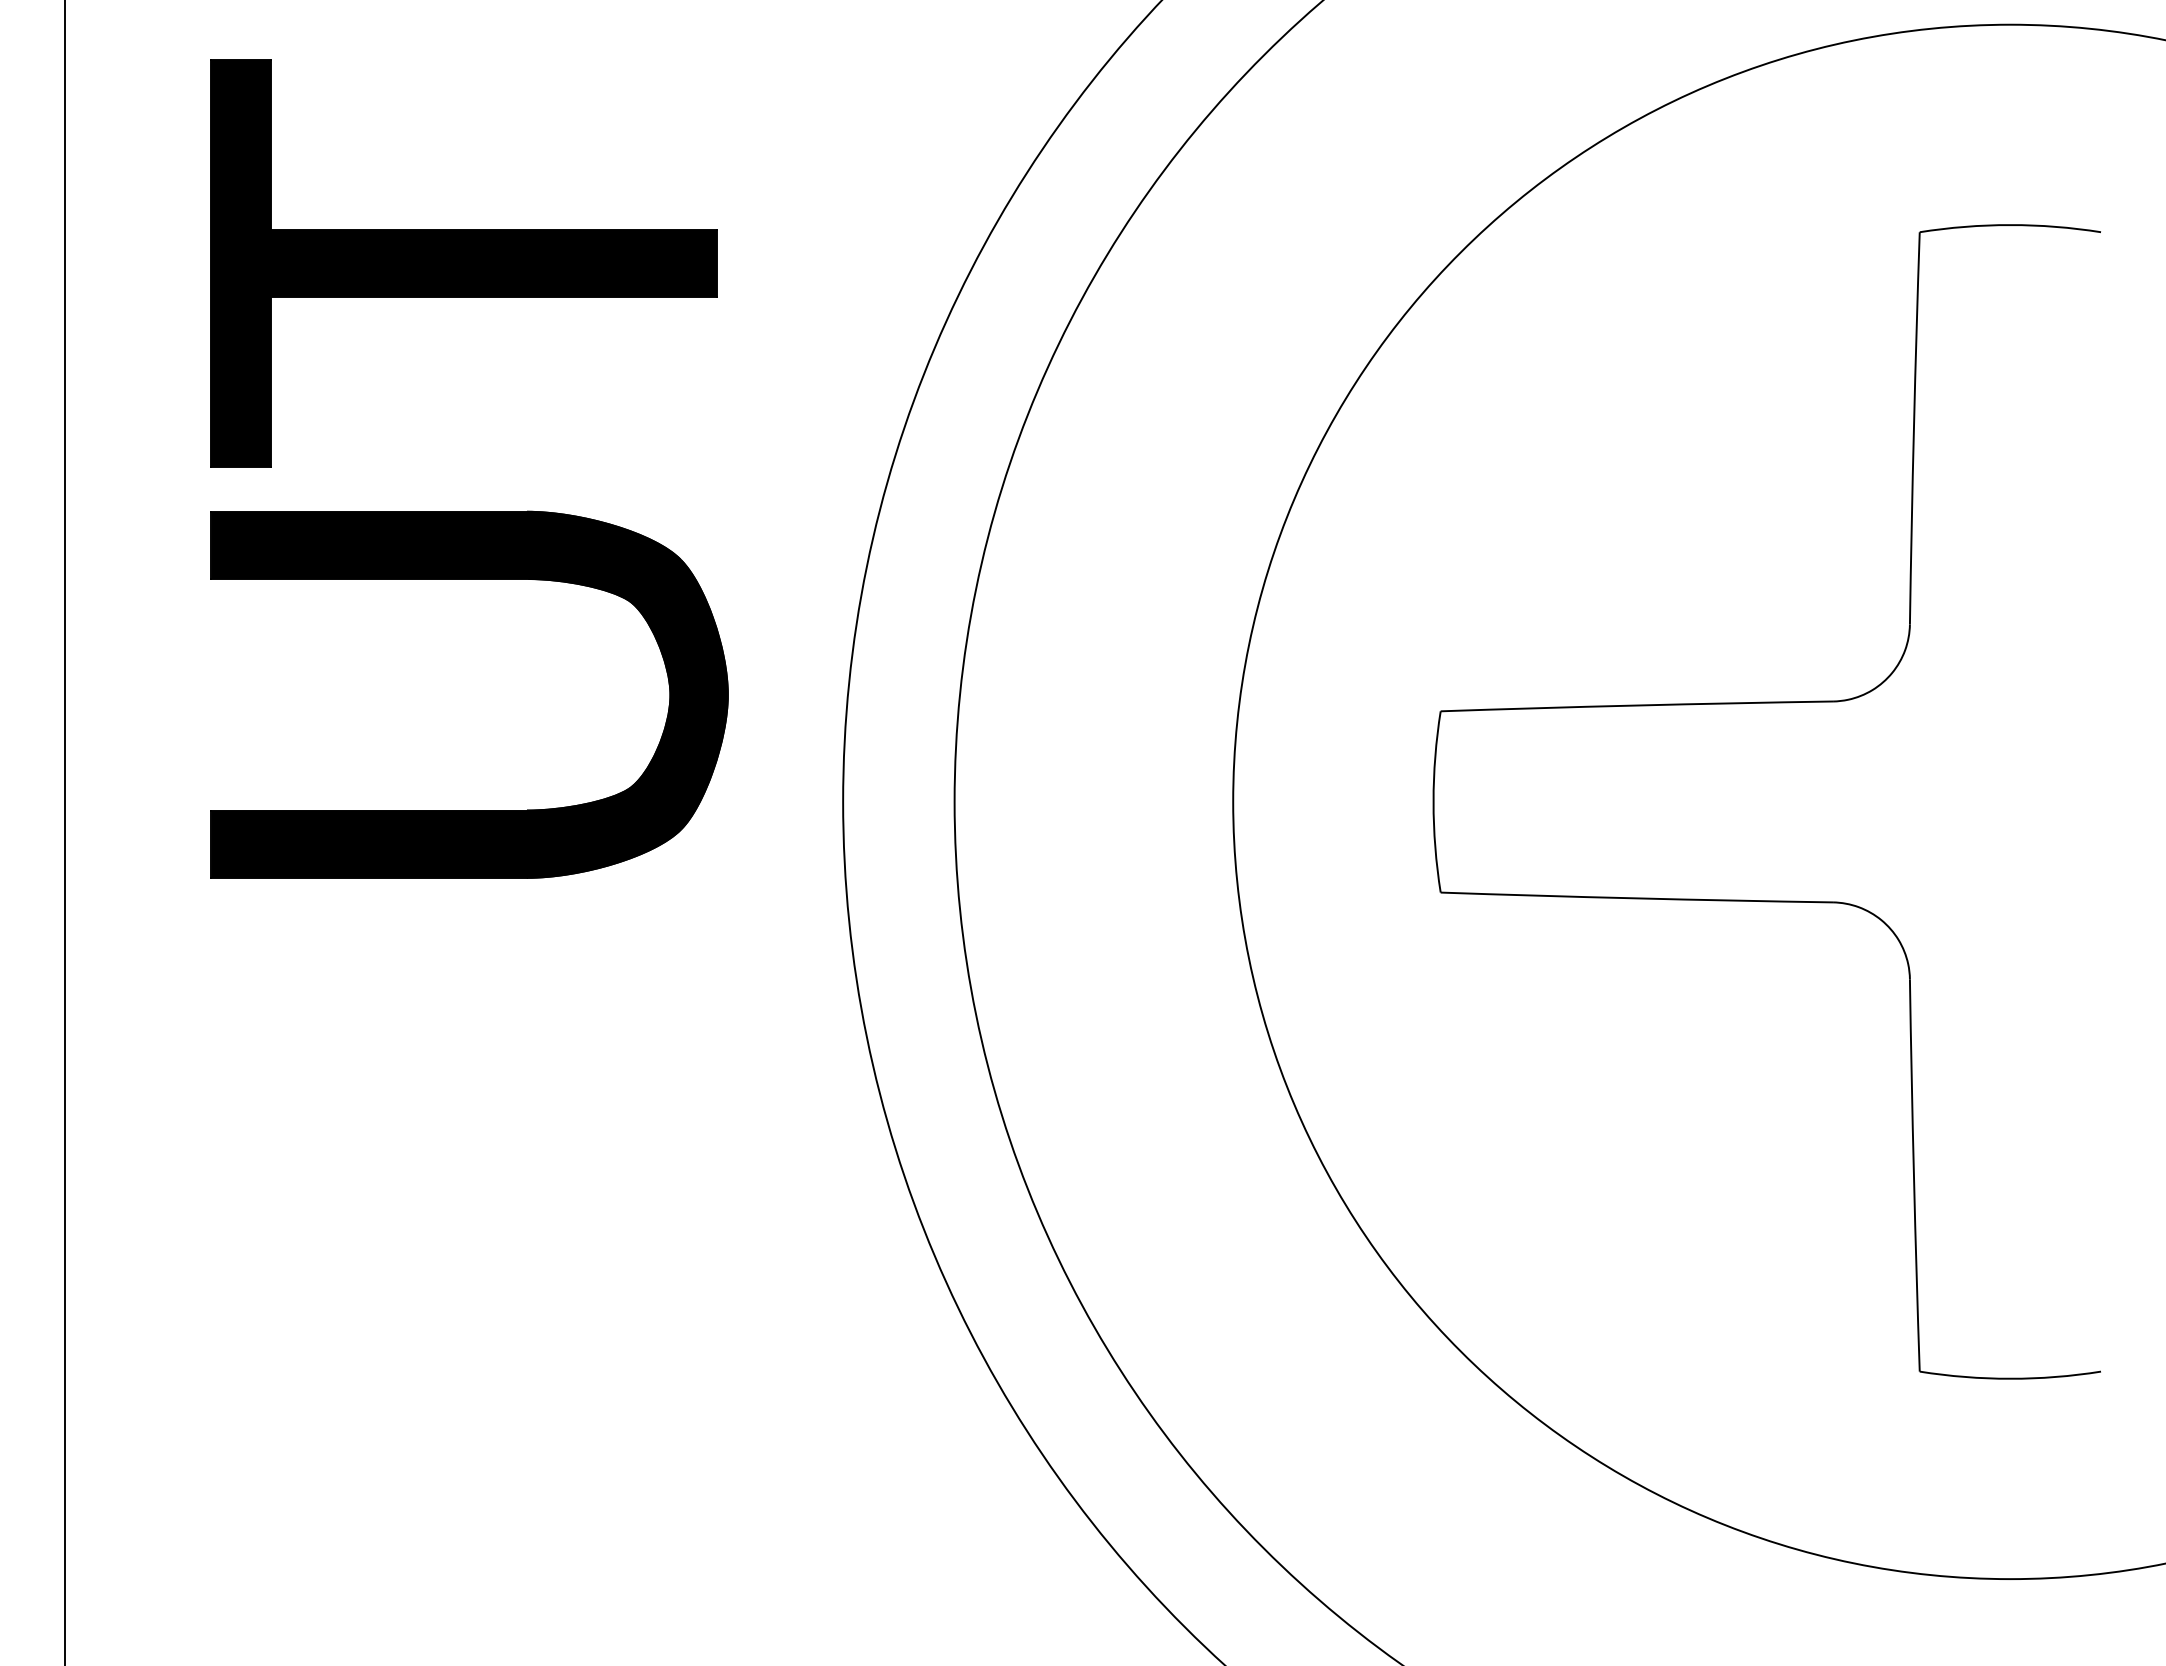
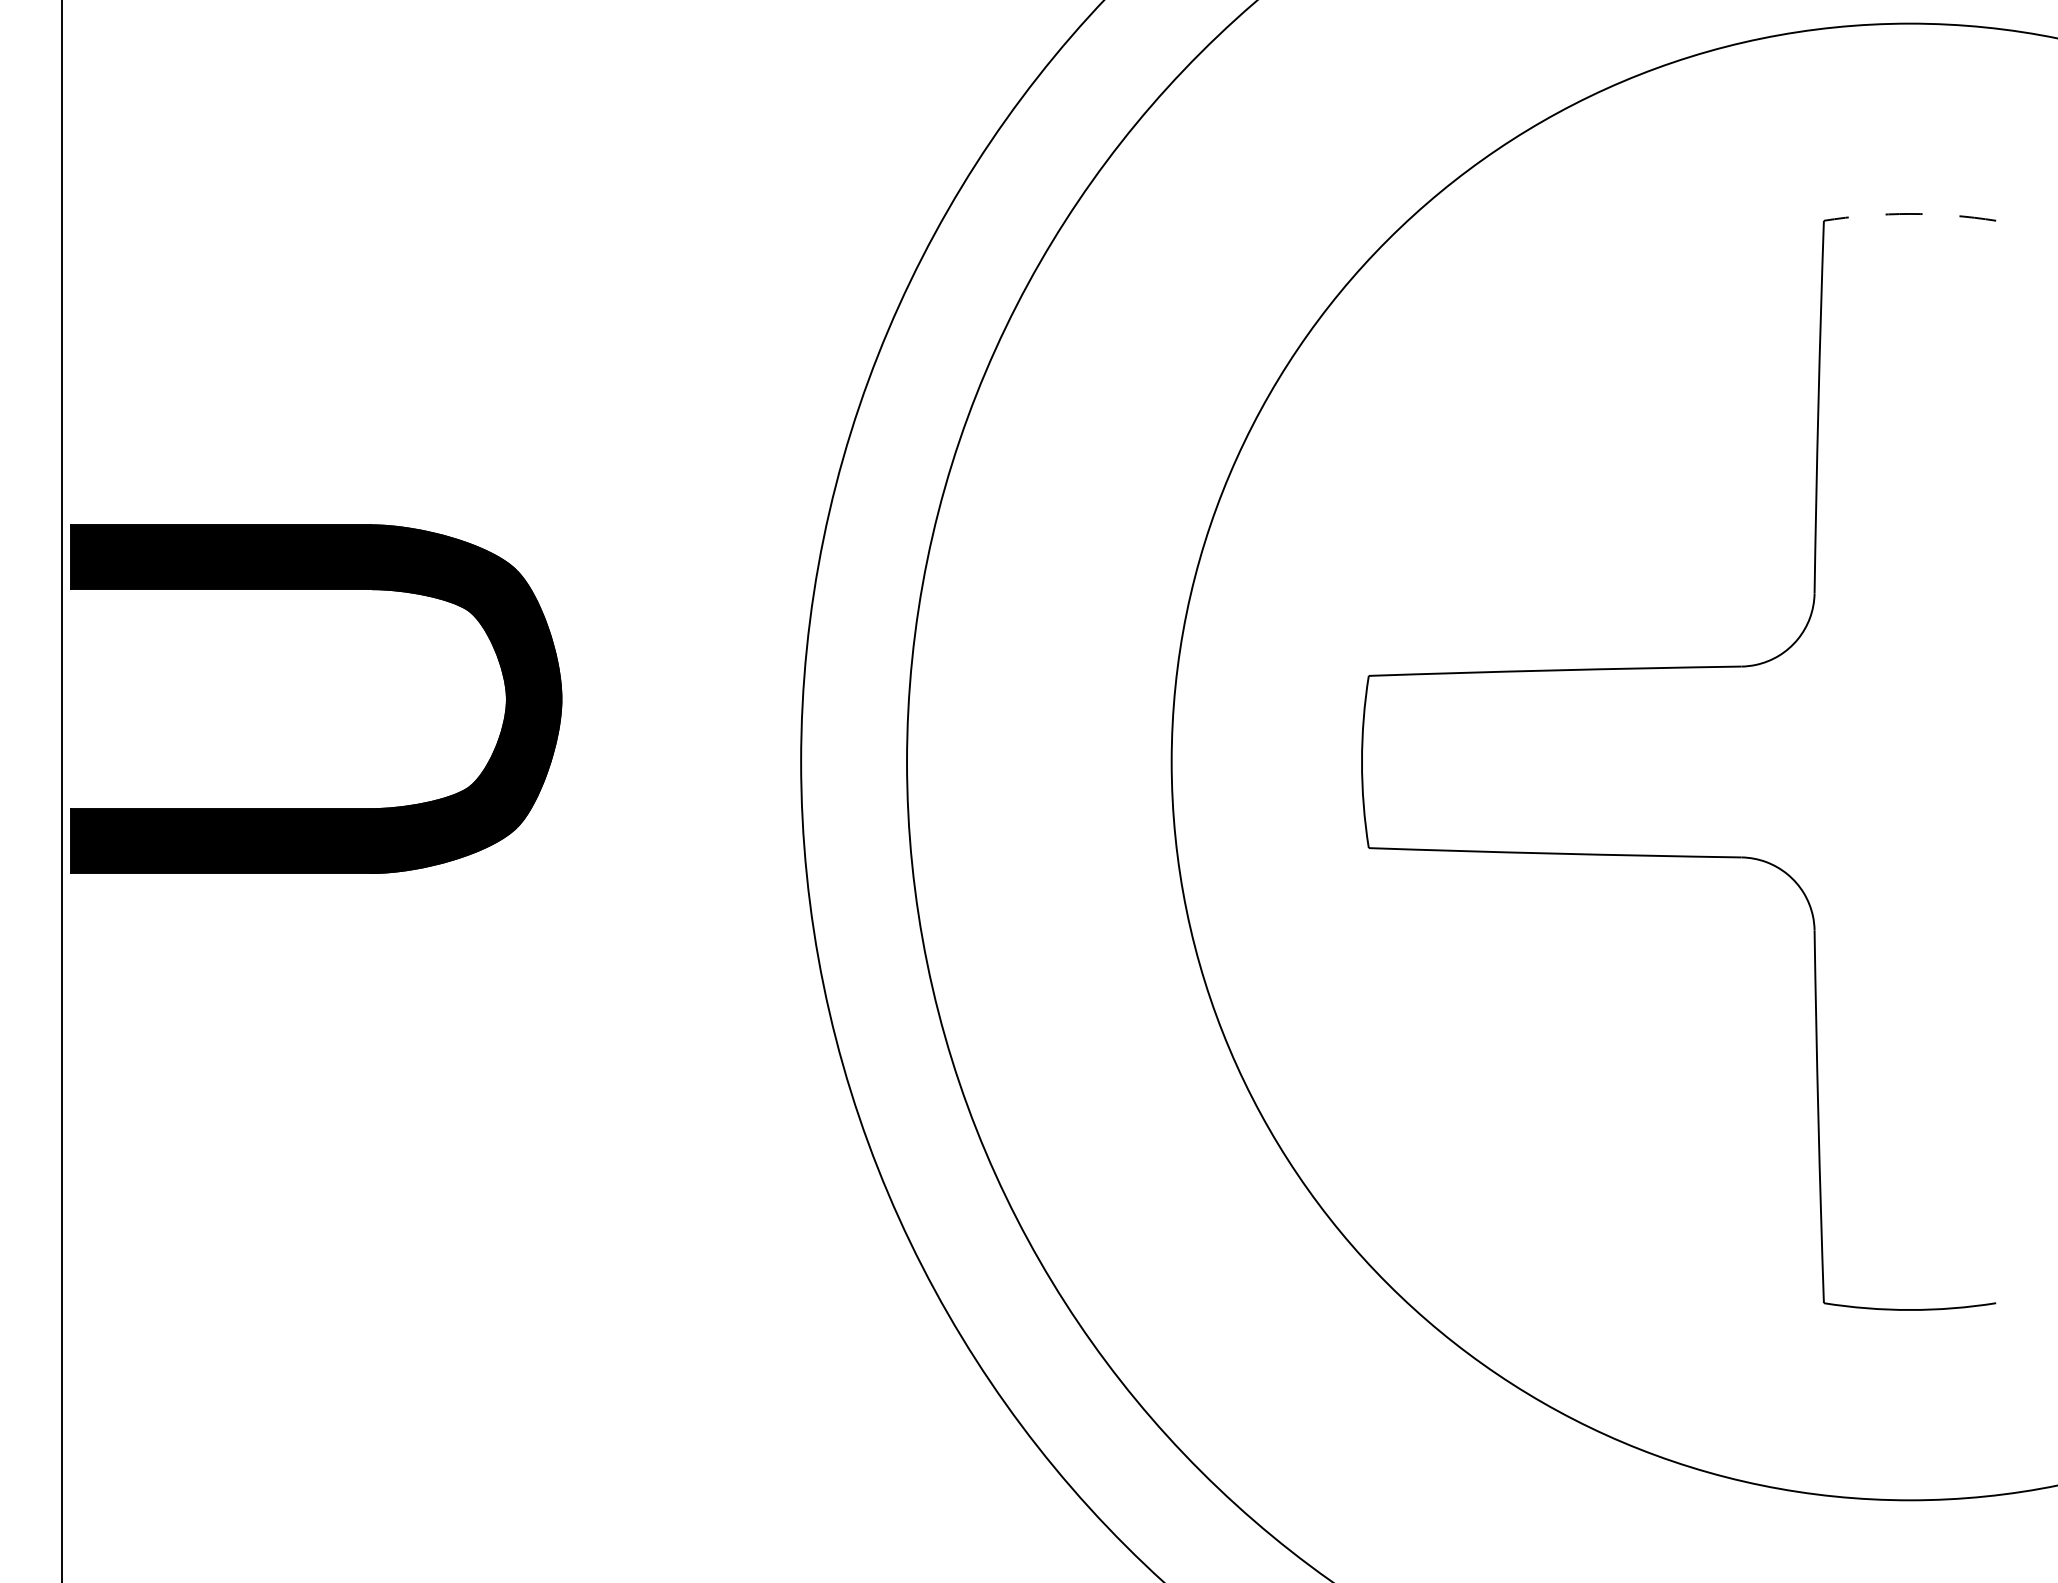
arc: (2010, 225) -> (1910, 214), solid -> dashed
part: (463, 263) -> (440, 250), removed
part: (469, 579) -> (316, 589), moved

